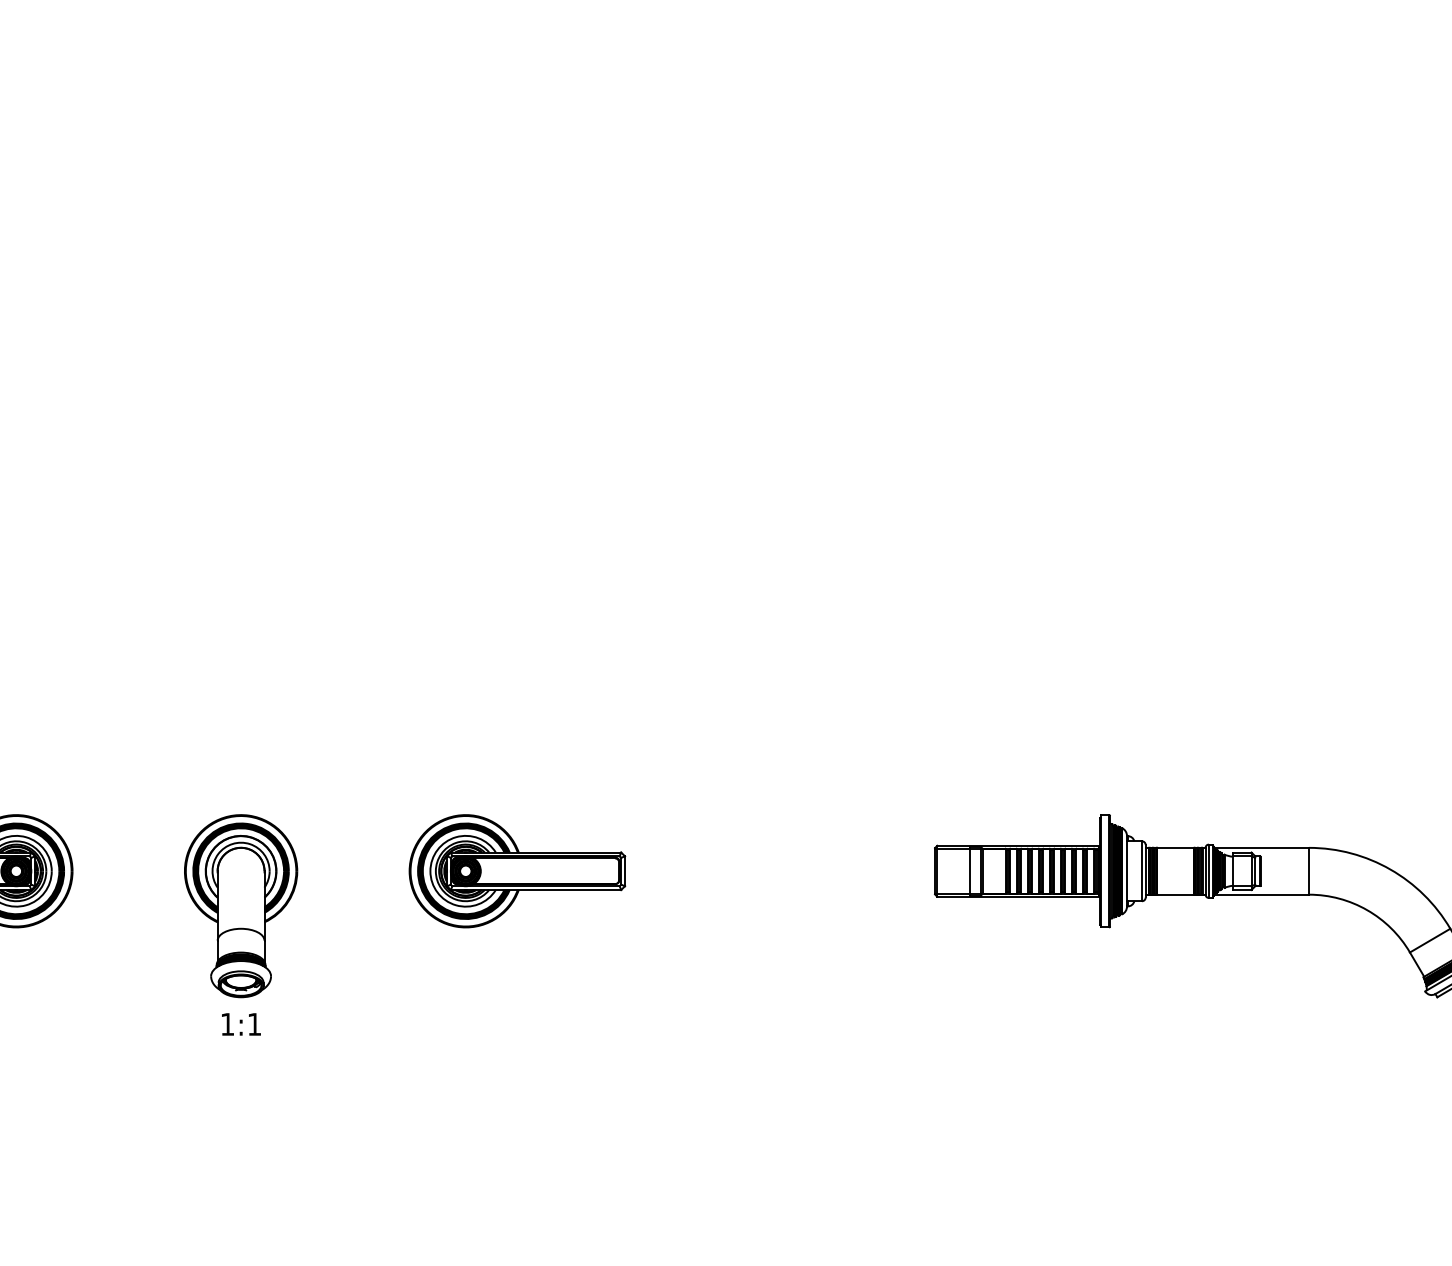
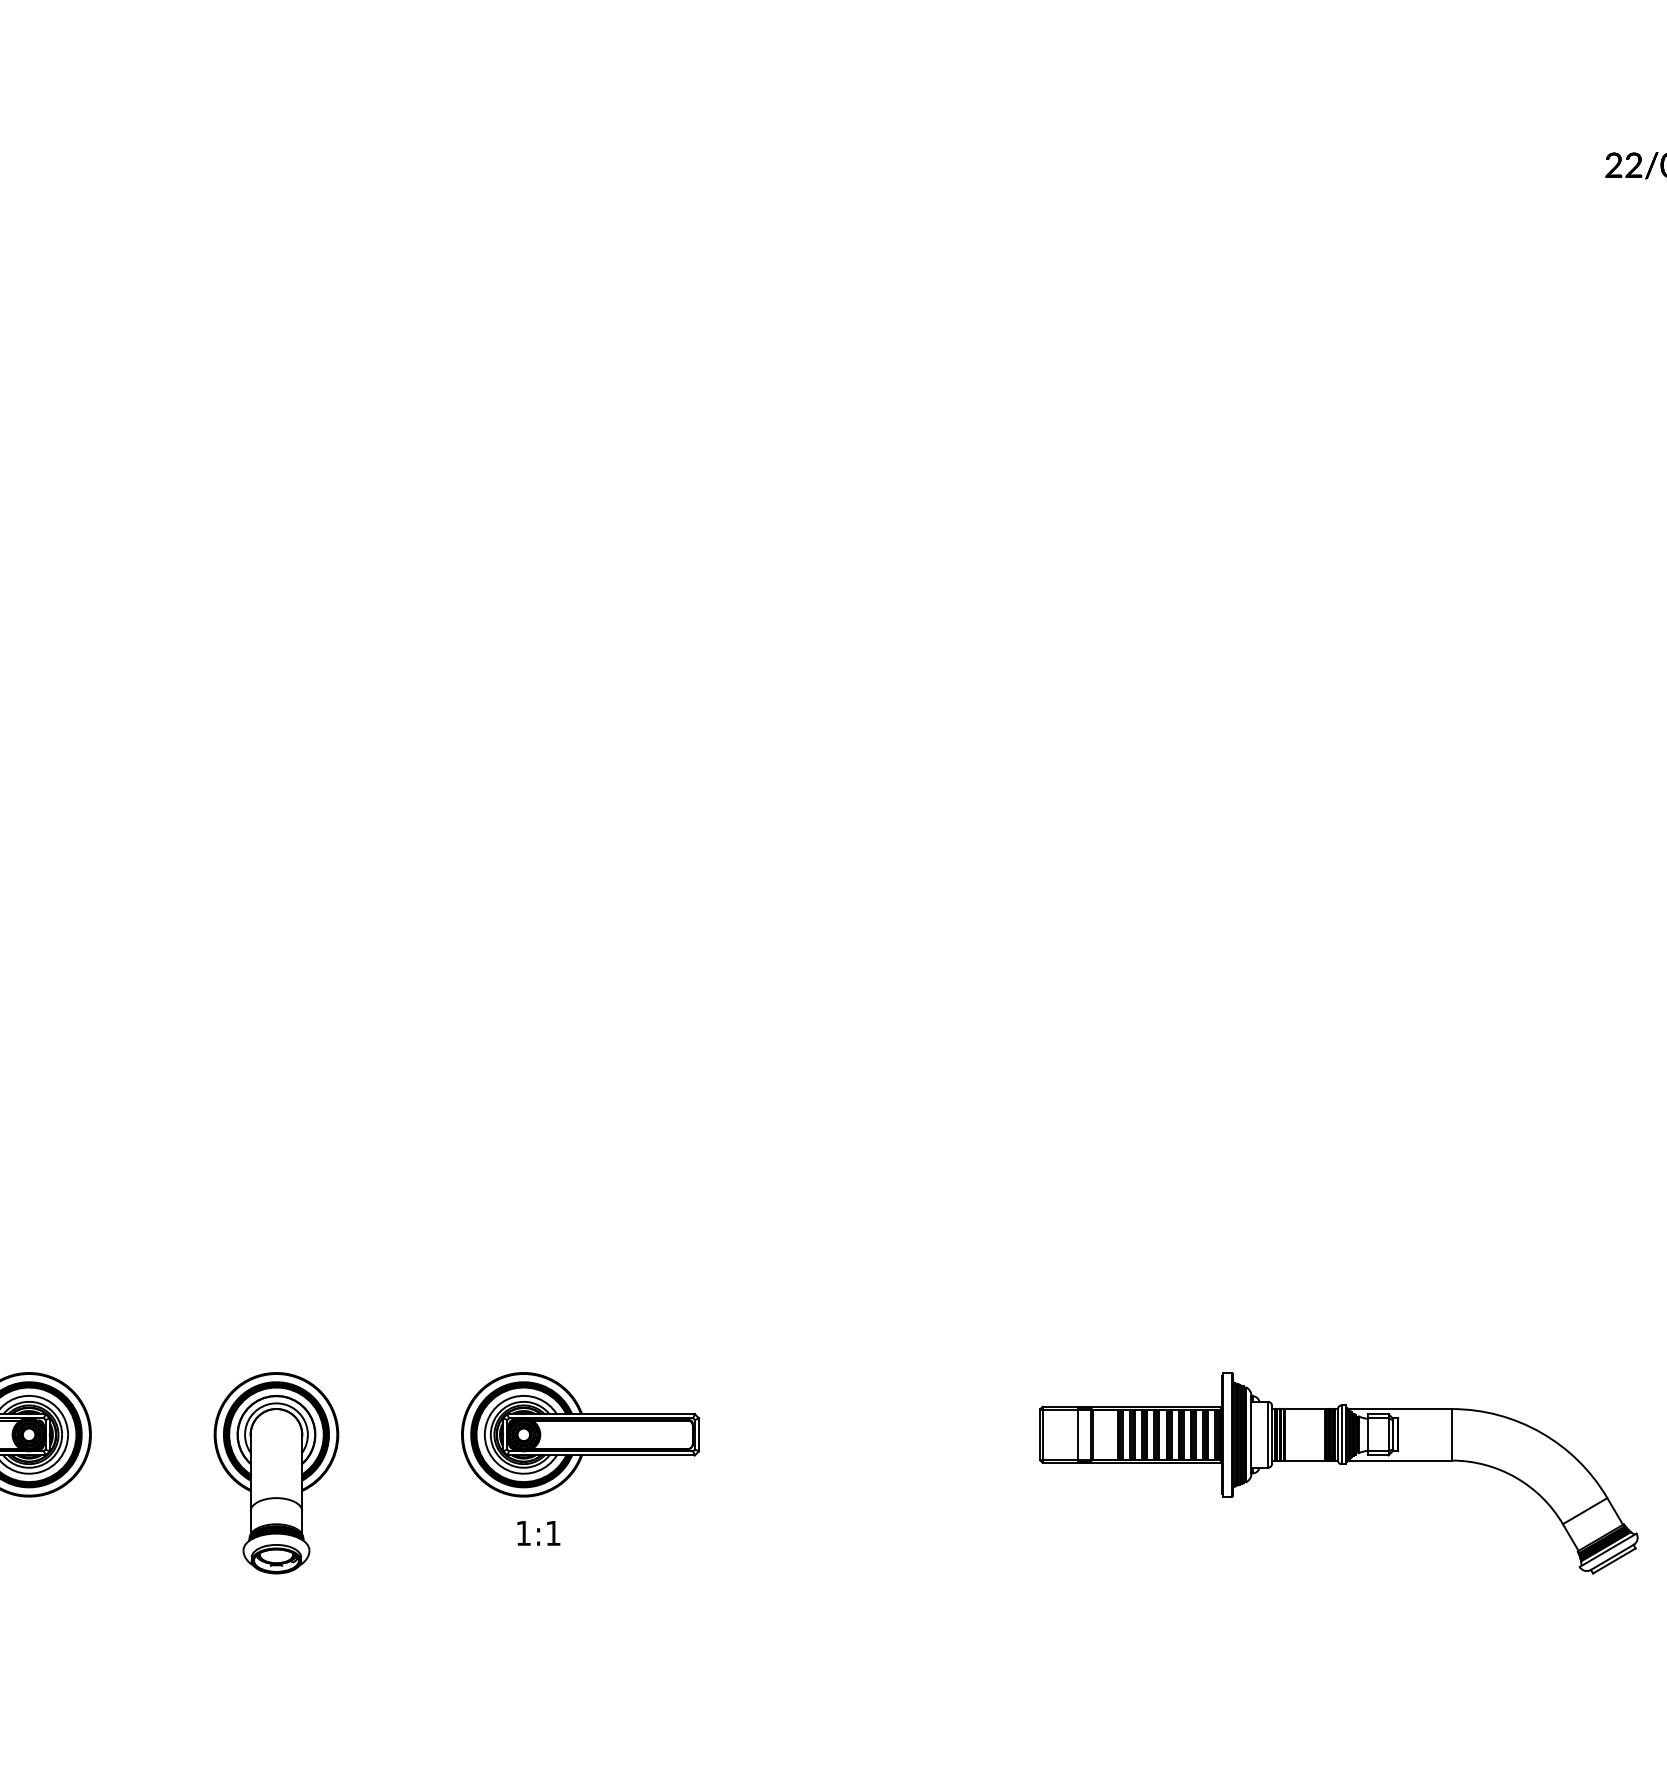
text: (241, 1024) -> (538, 1533), moved

